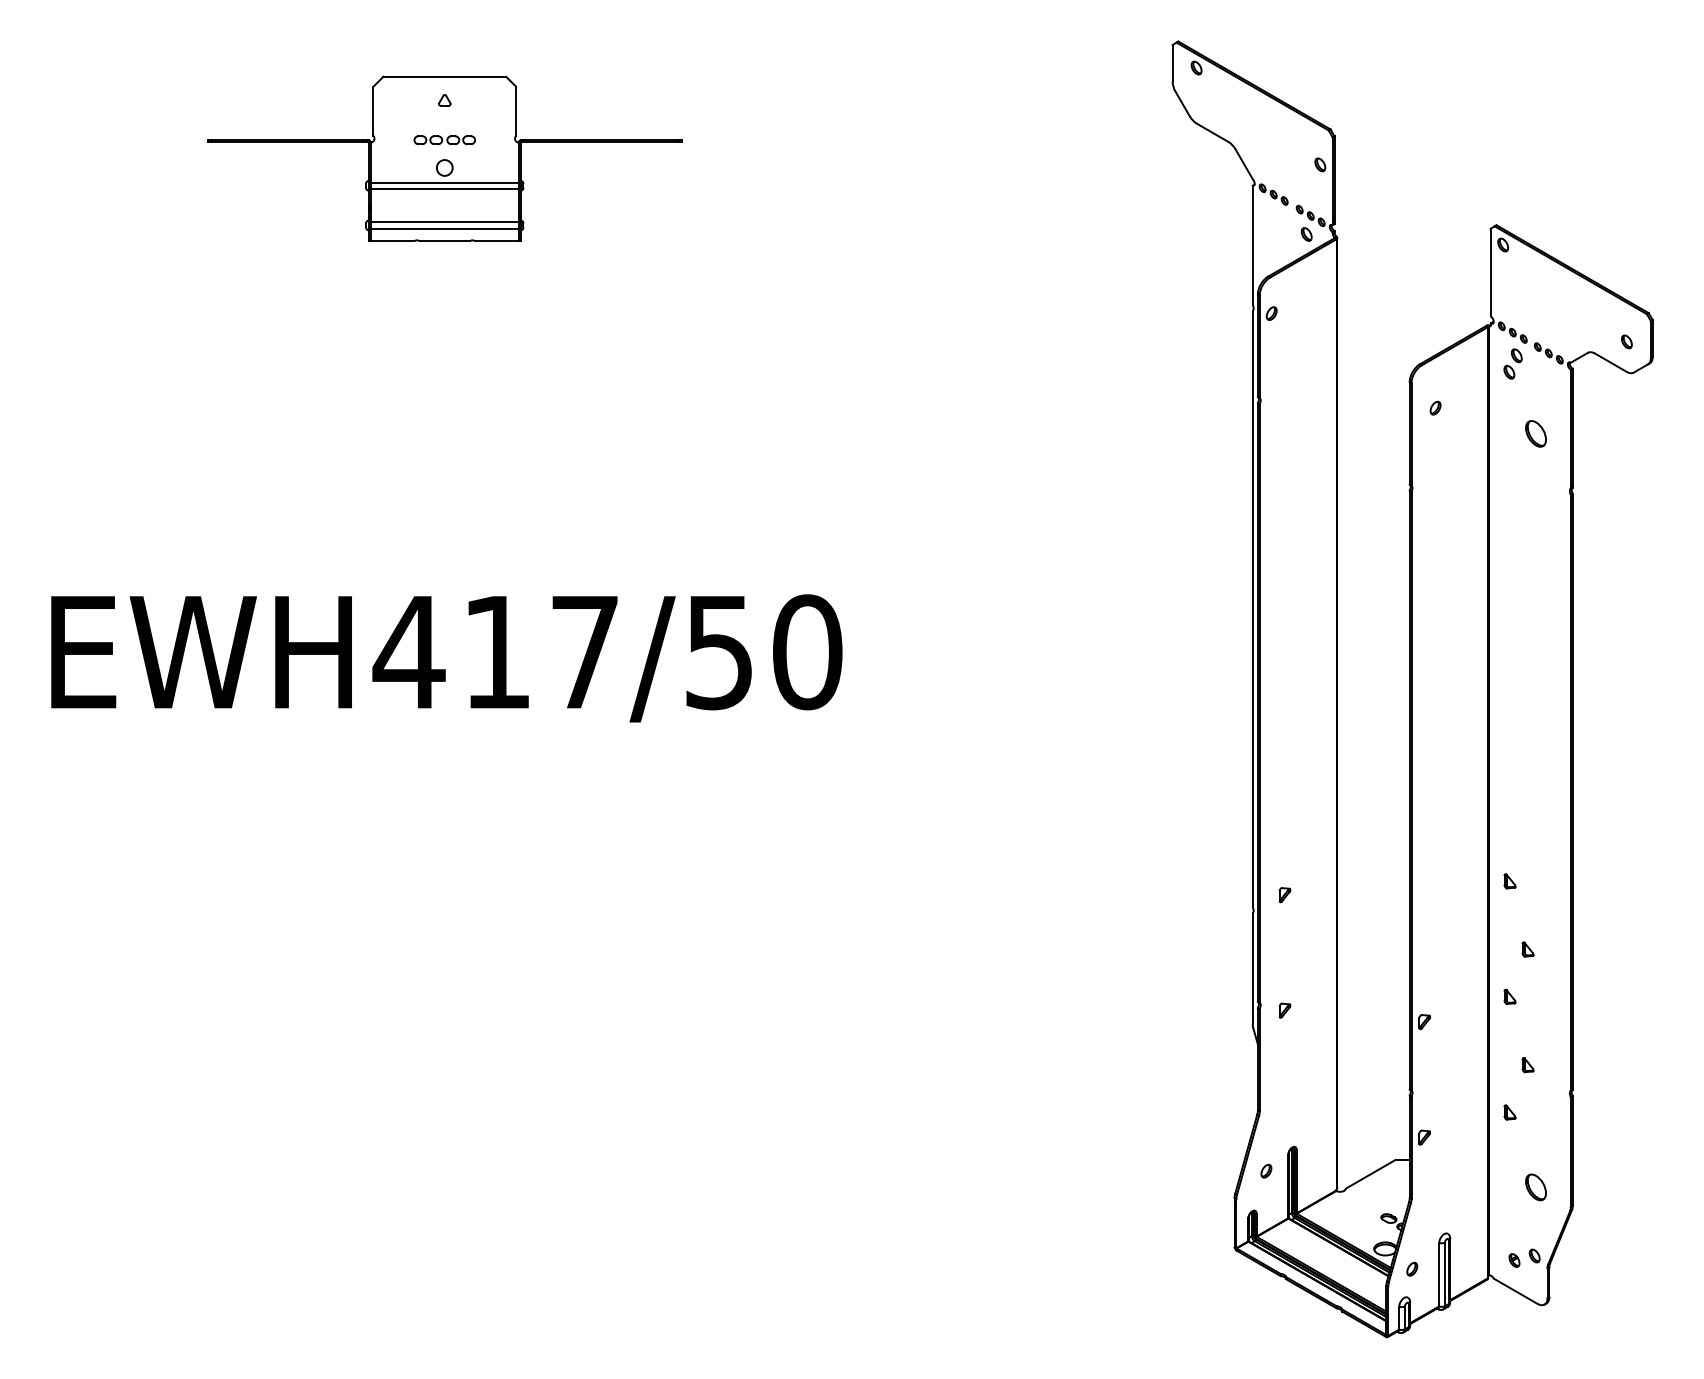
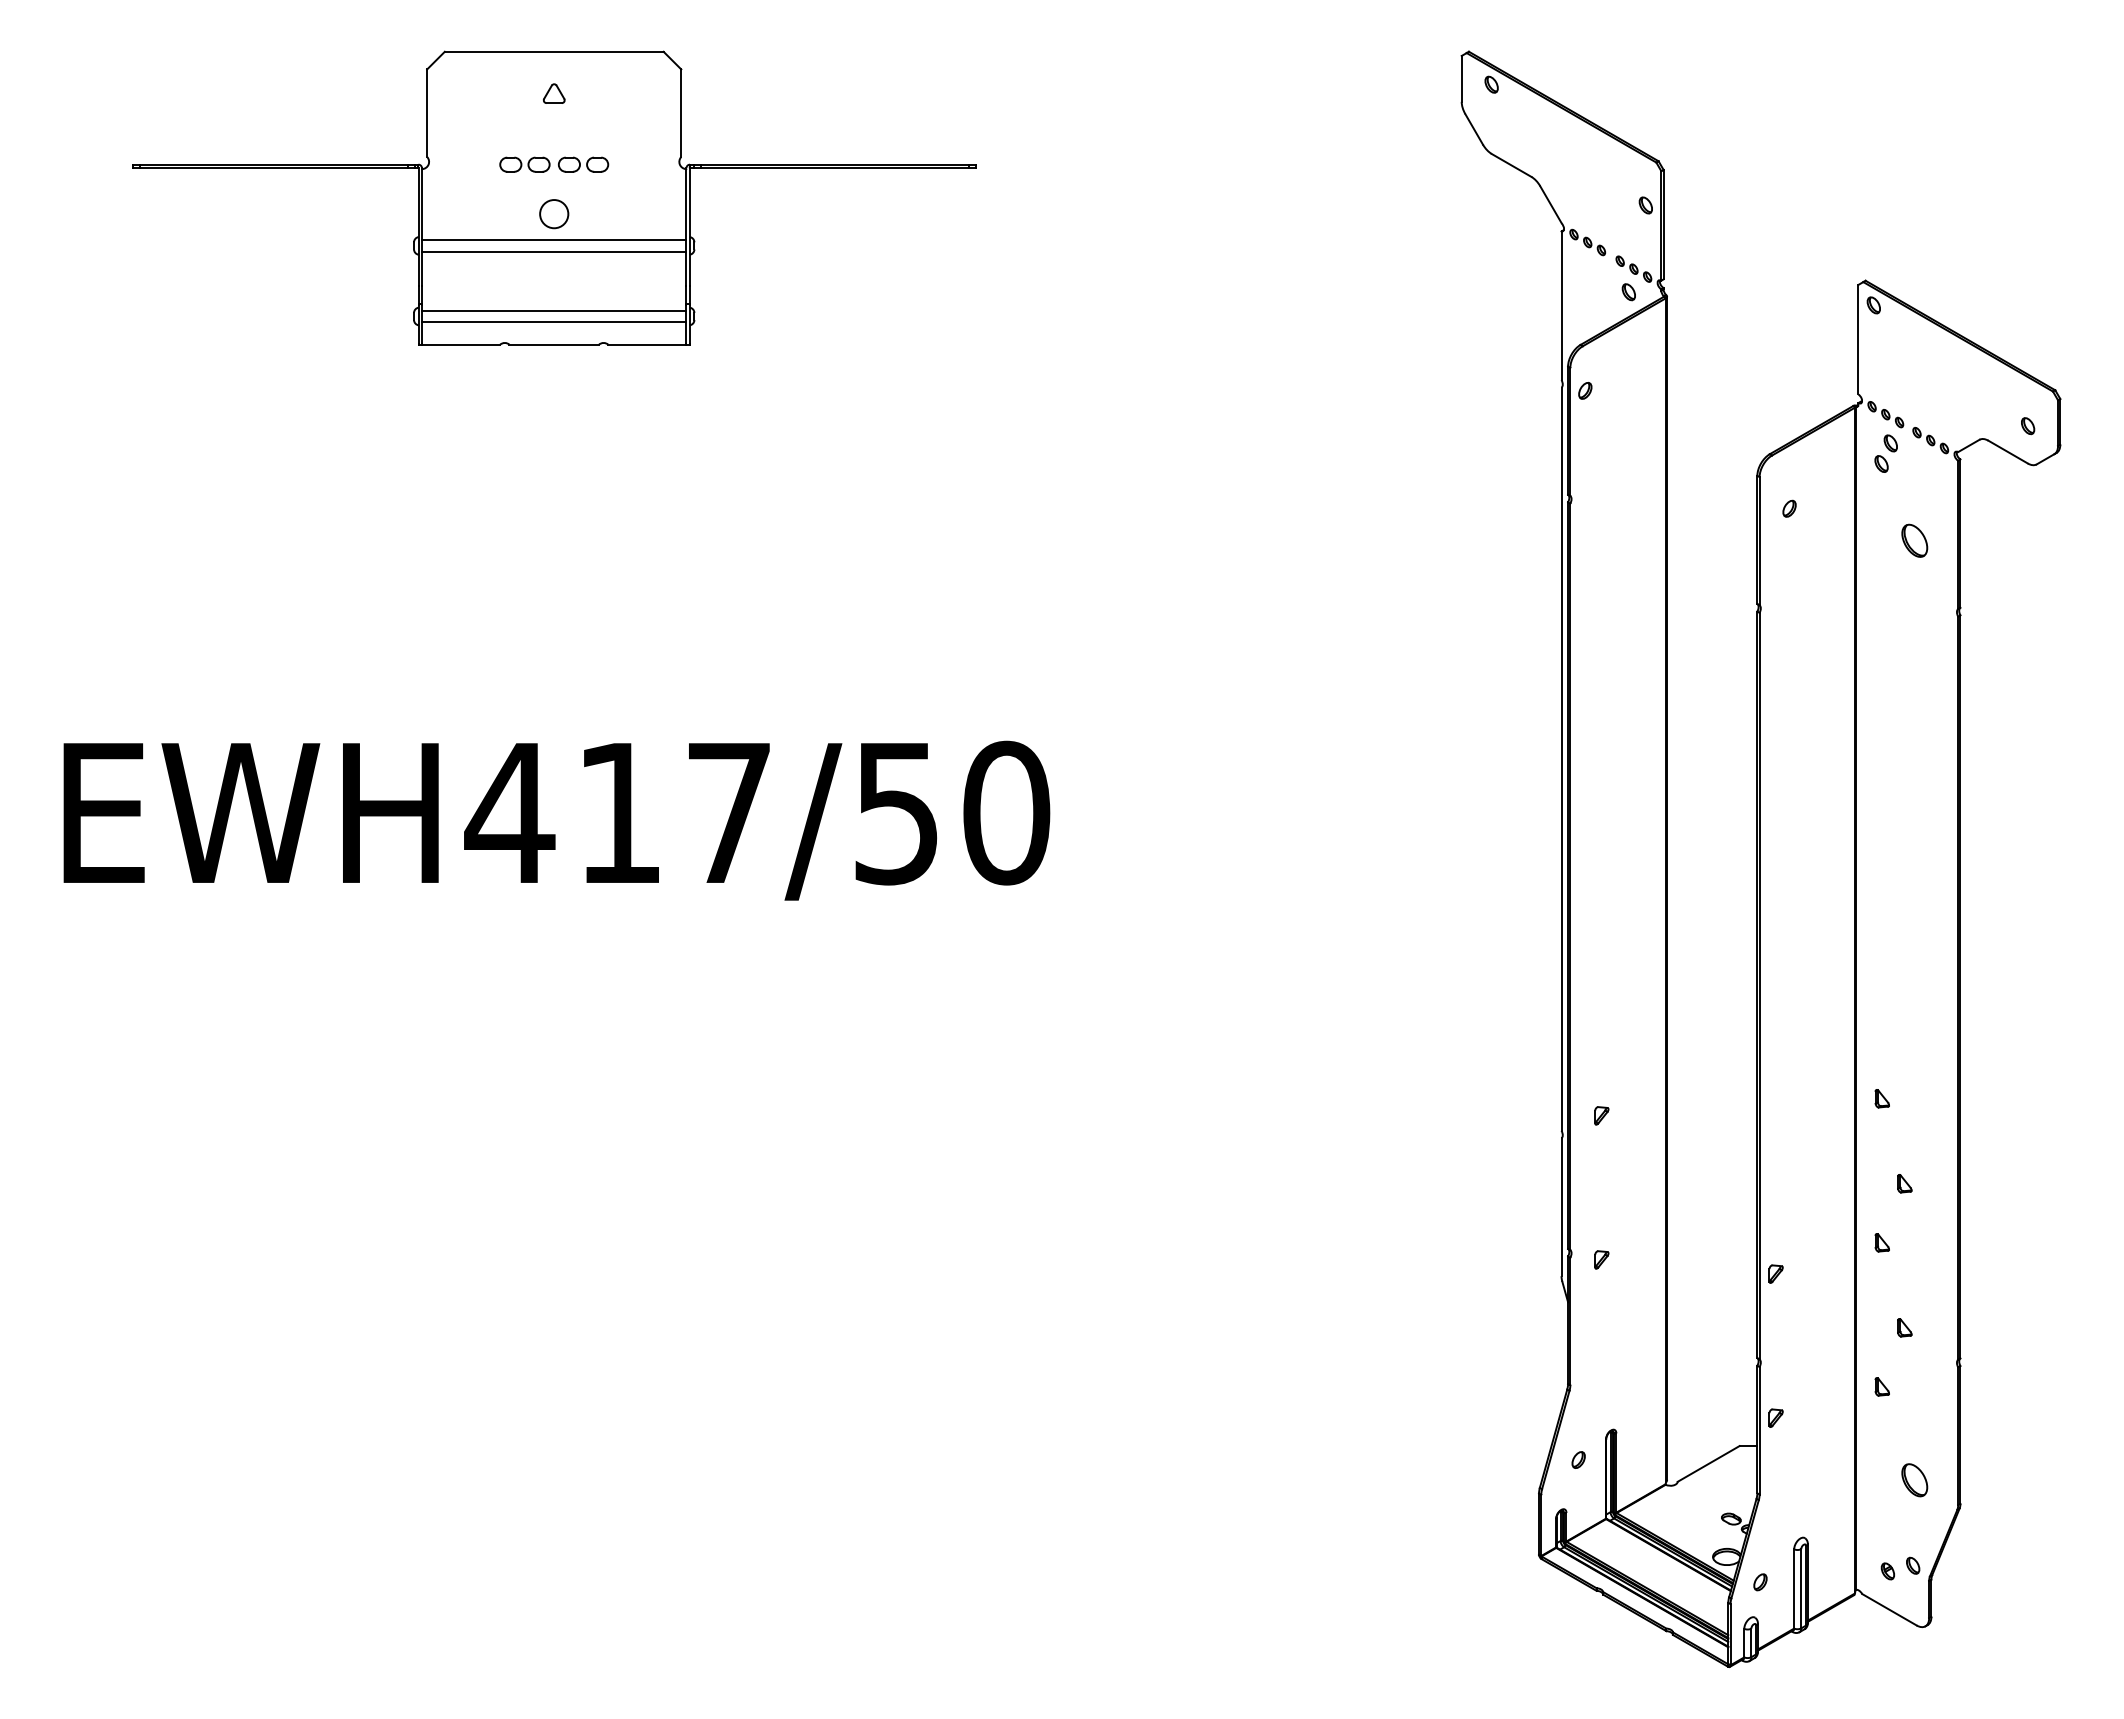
part: (444, 158) -> (554, 197), size x1.43

